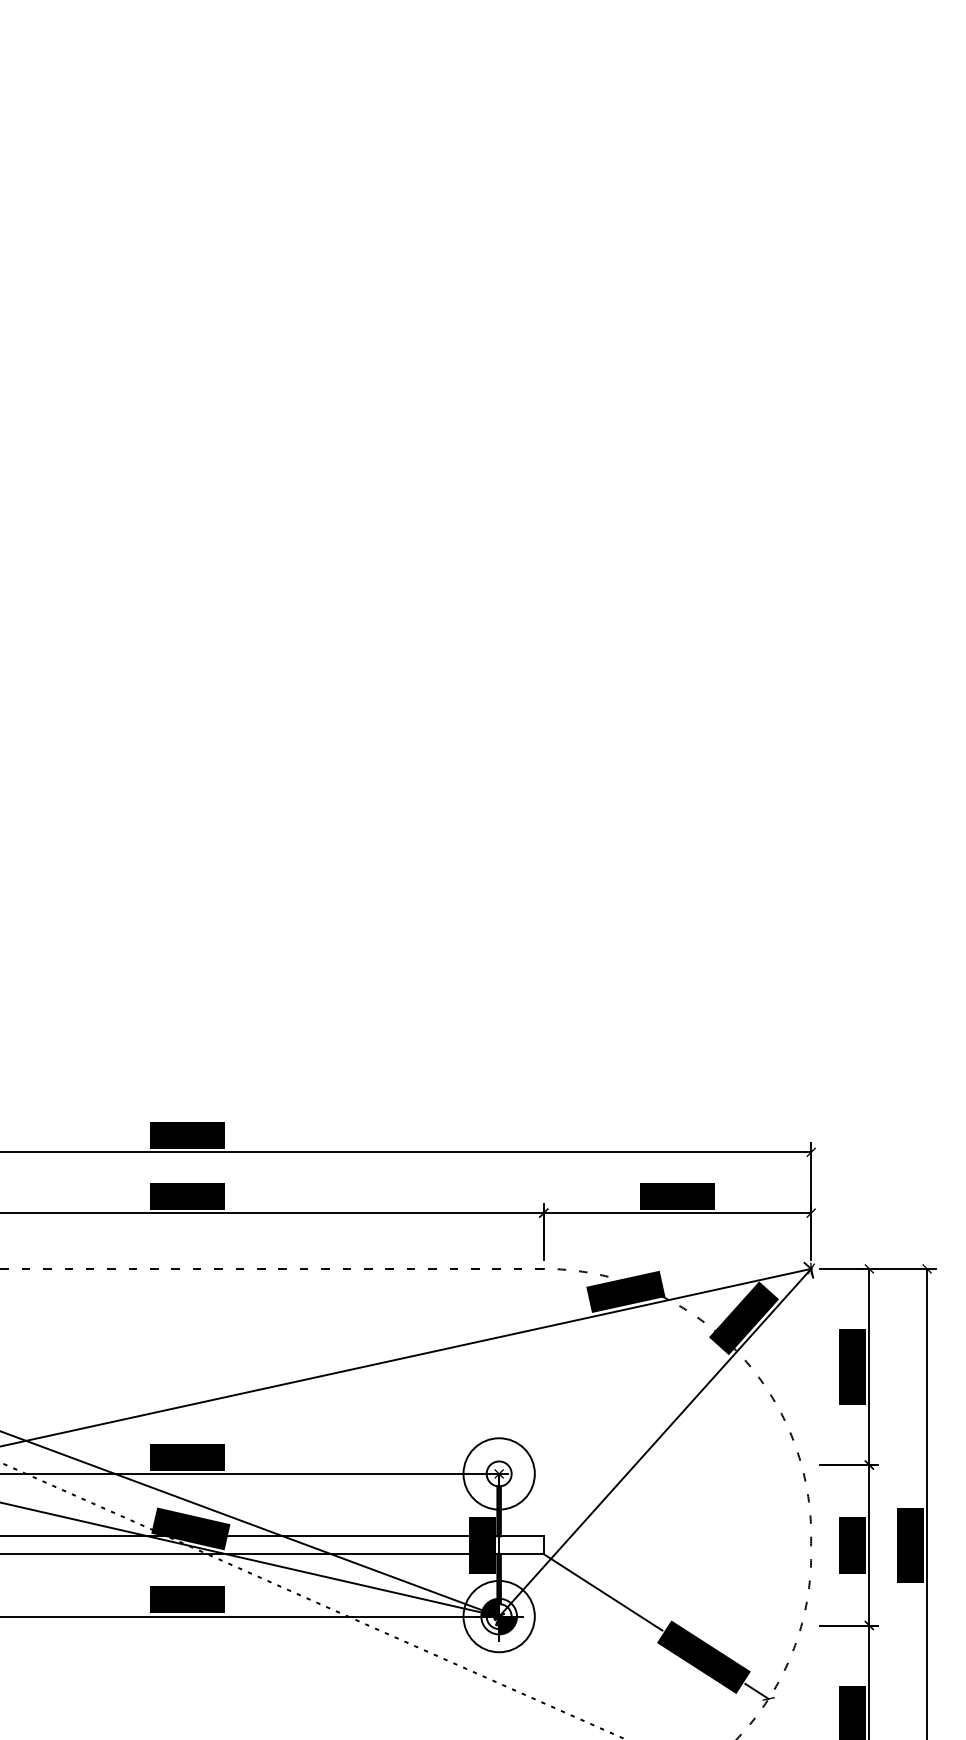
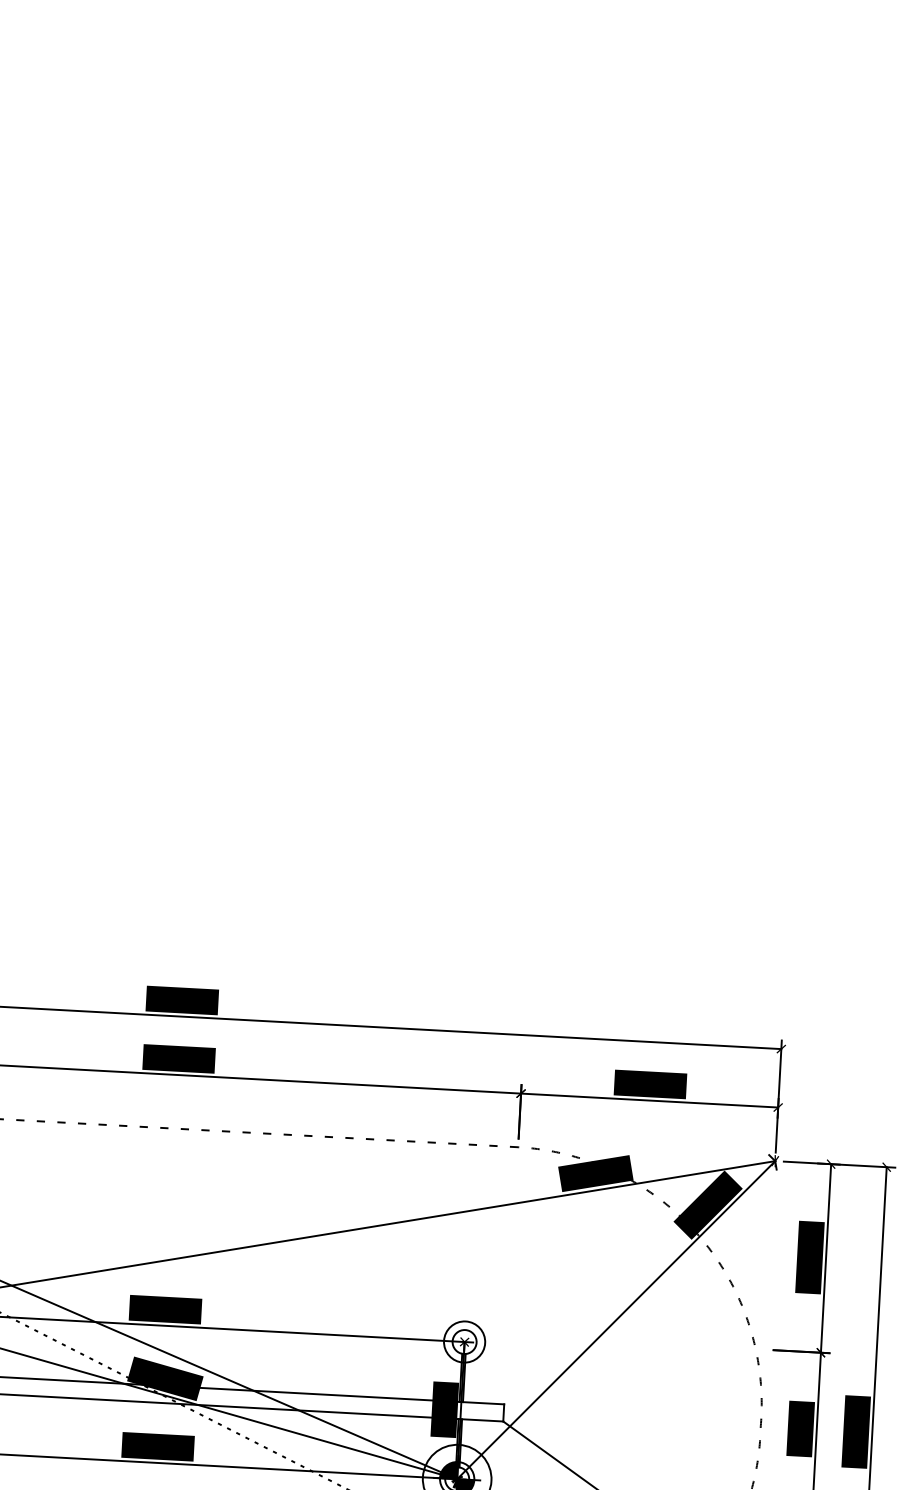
circle: (498, 1473) -> (463, 1341), size x0.6

